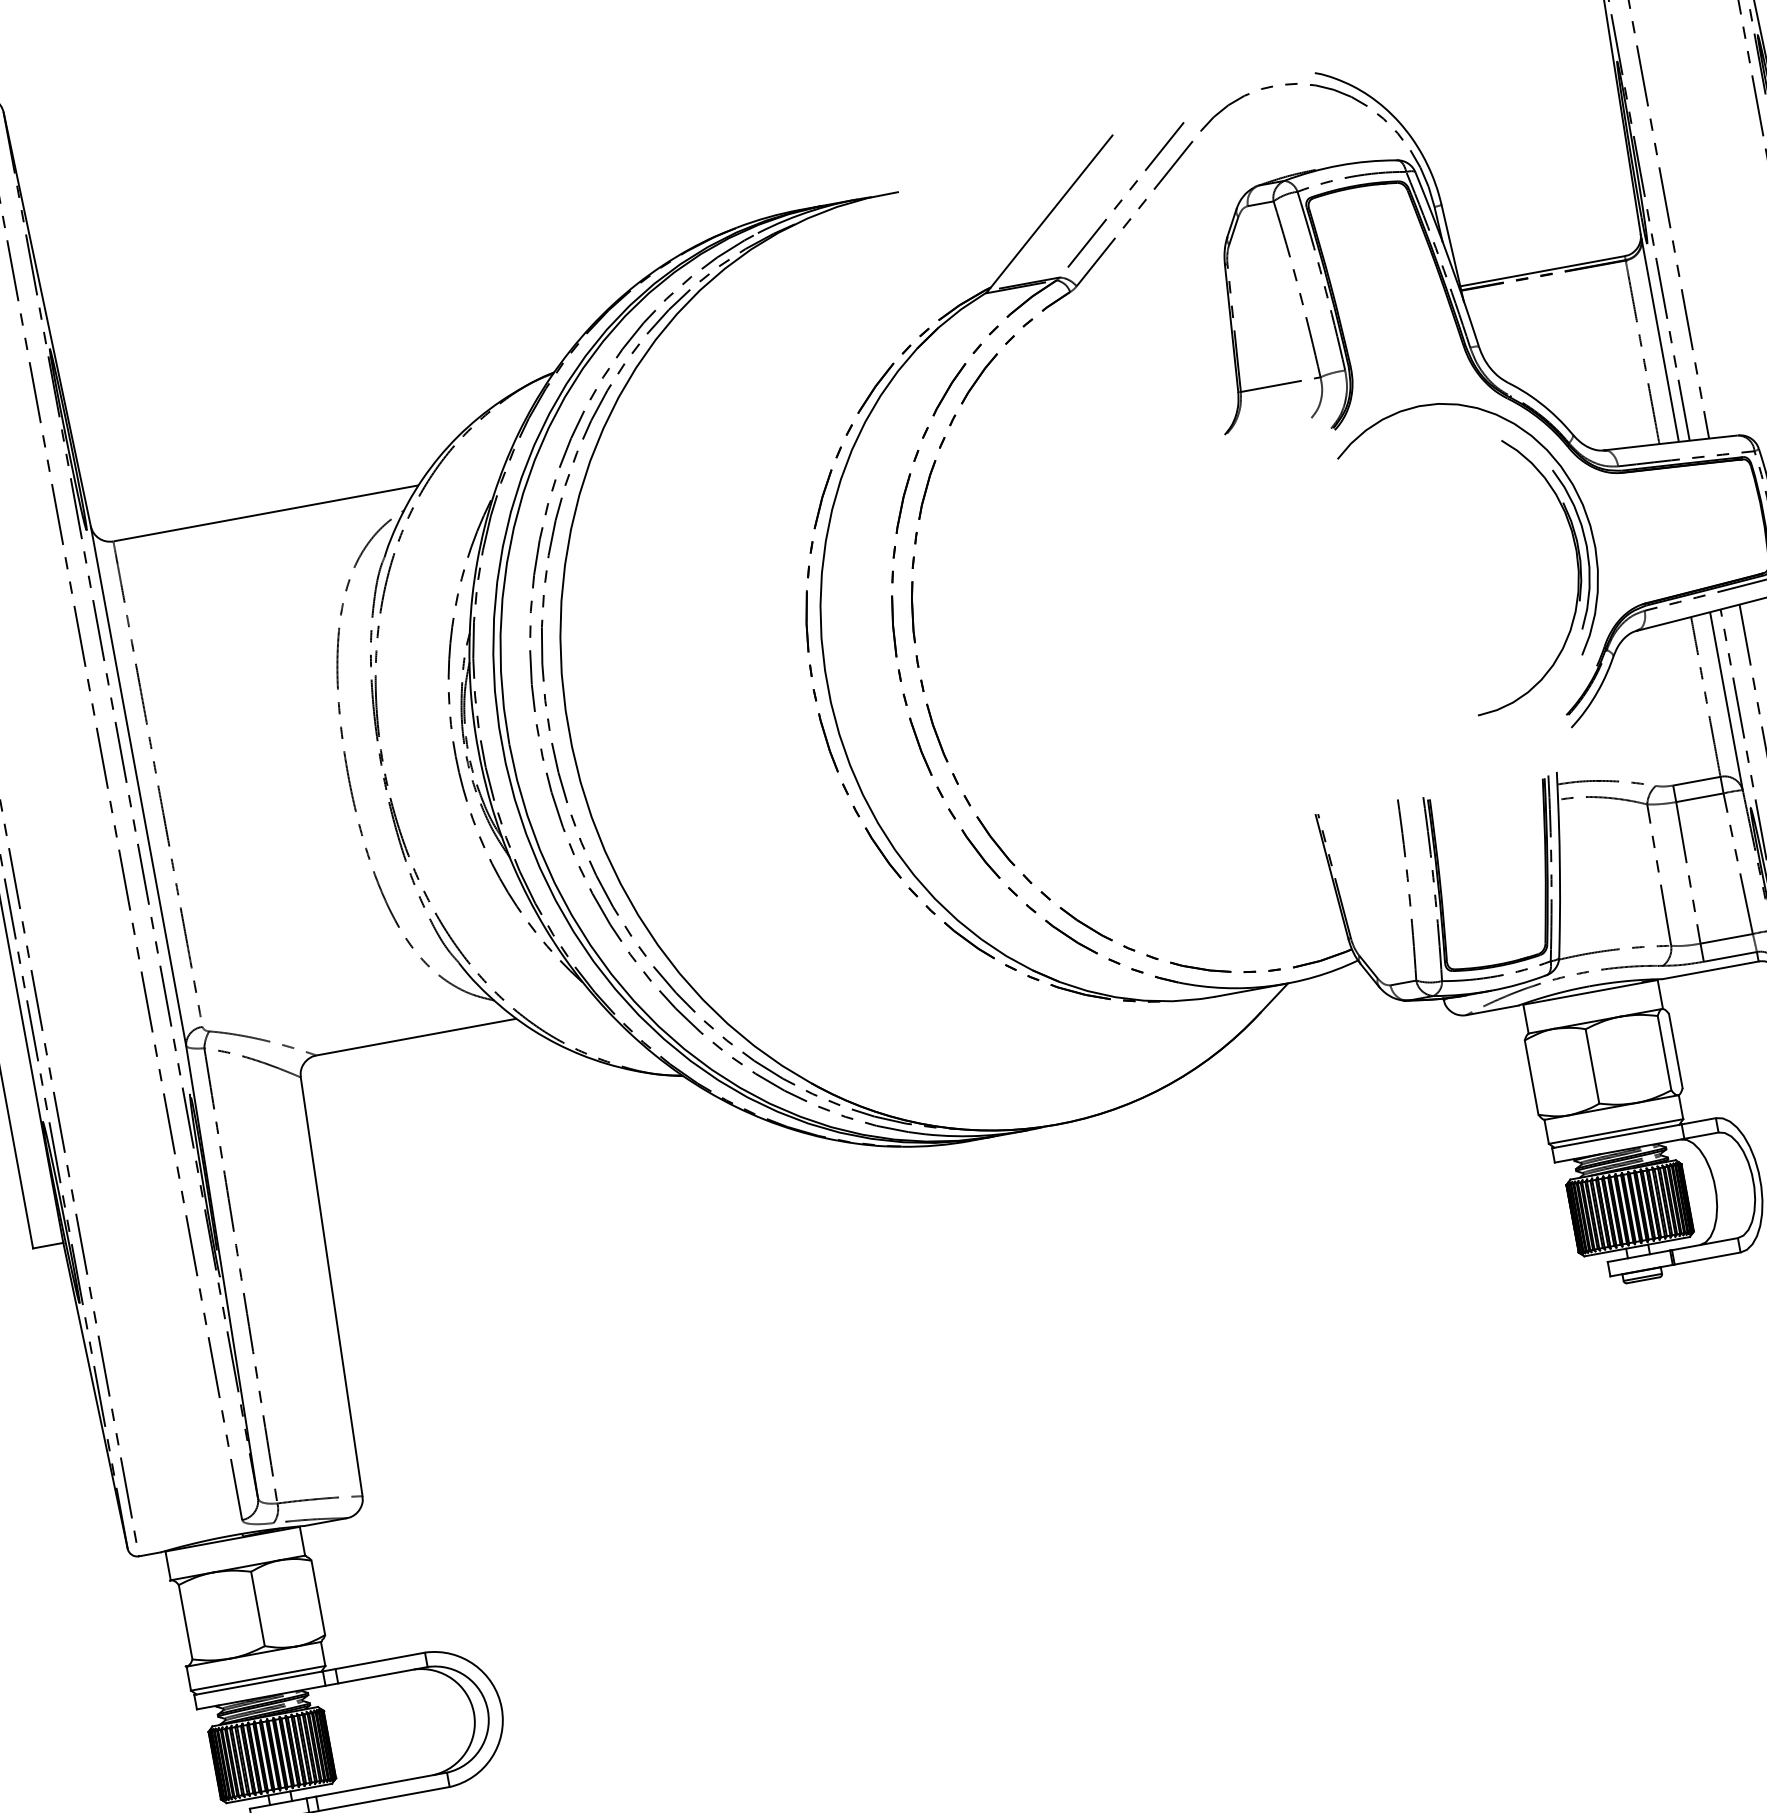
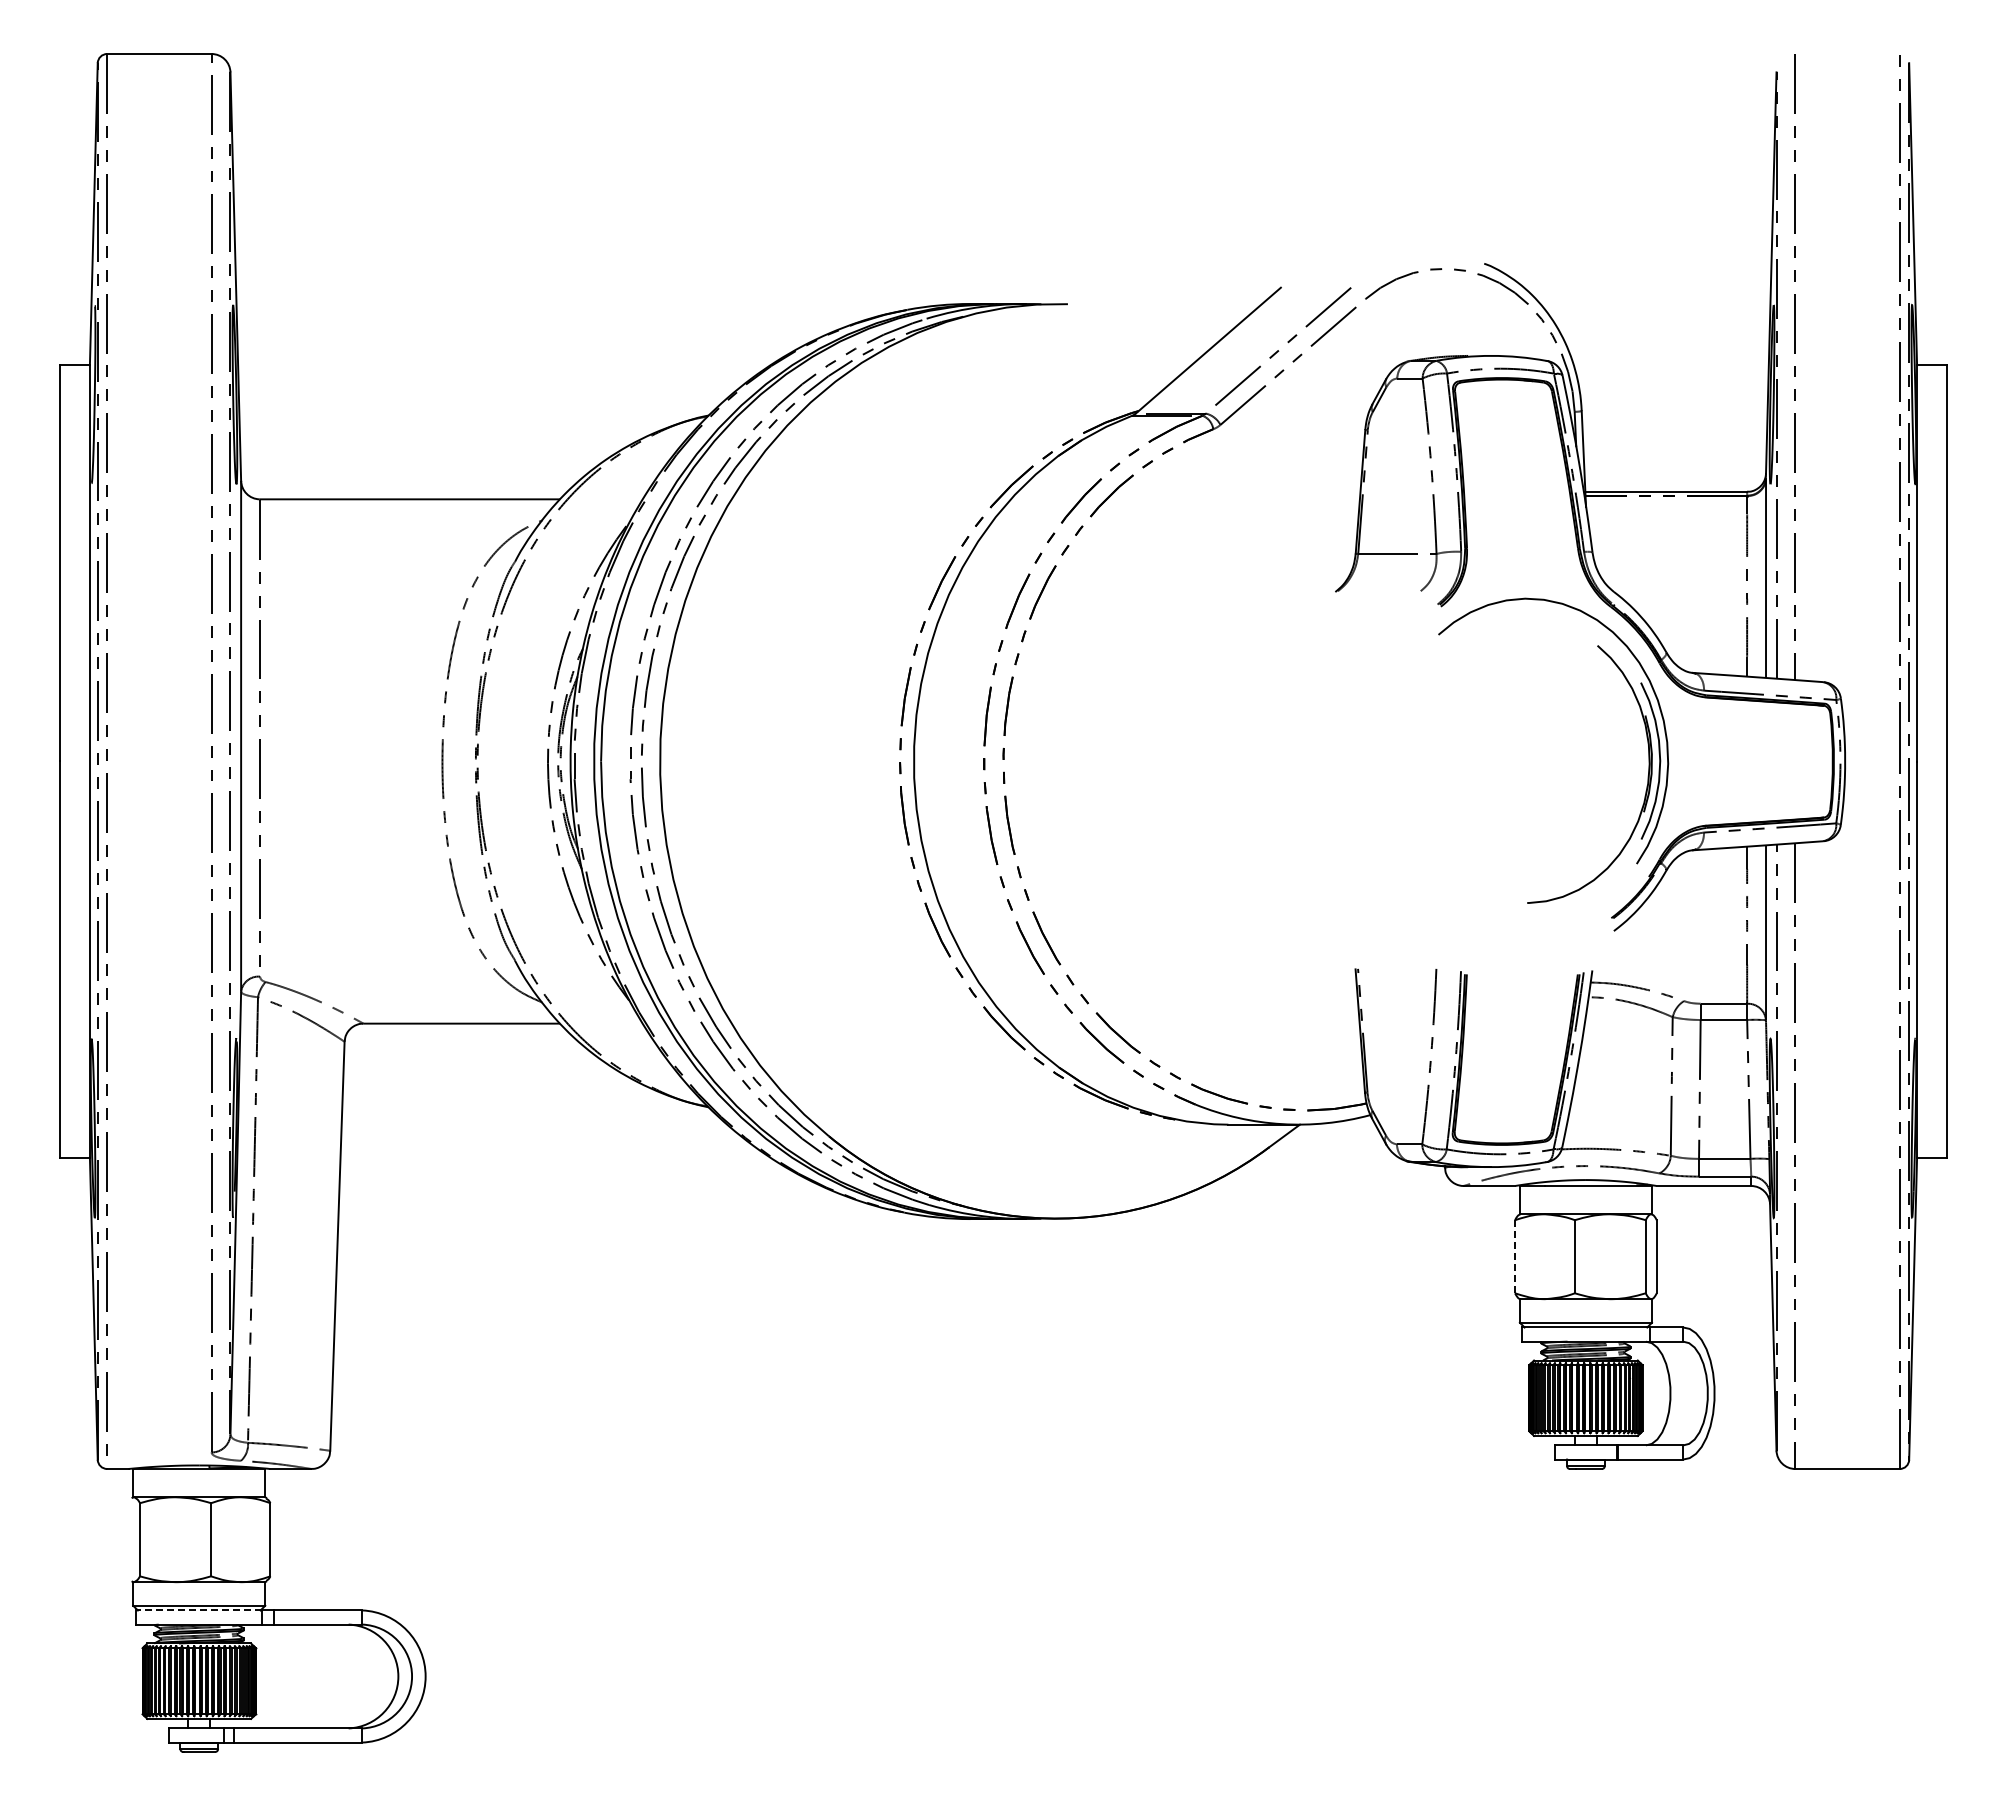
line: (1532, 1077) -> (1515, 1256), solid -> dashed
line: (258, 1683) -> (198, 1610), solid -> dashed

